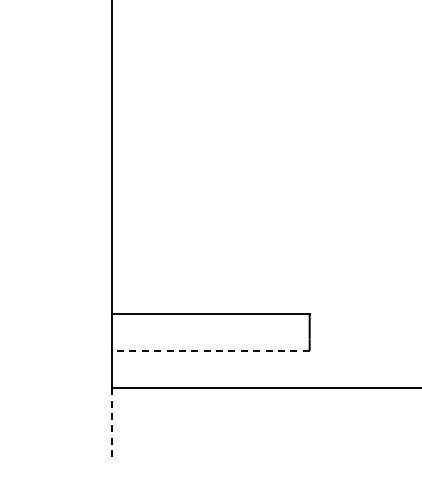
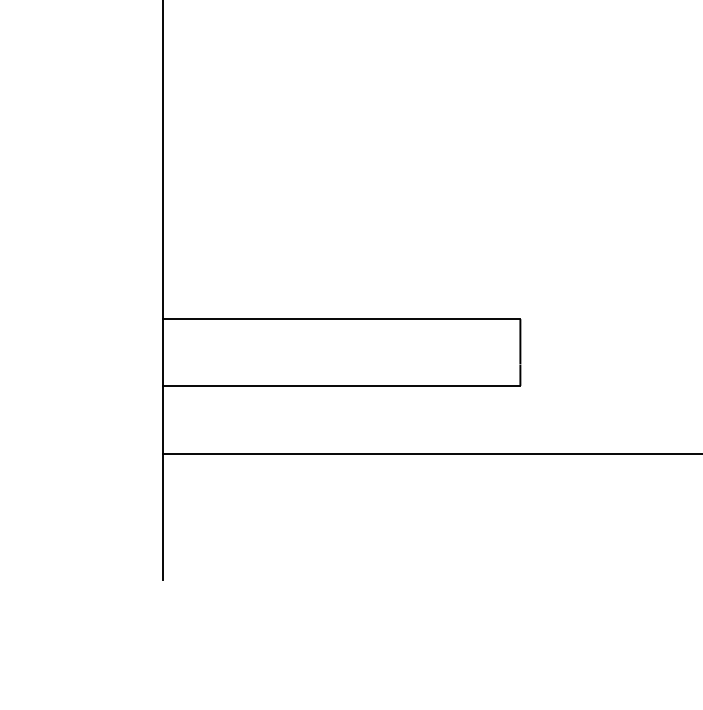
line: (210, 350) -> (340, 385), dashed -> solid
line: (112, 423) -> (163, 517), dashed -> solid

